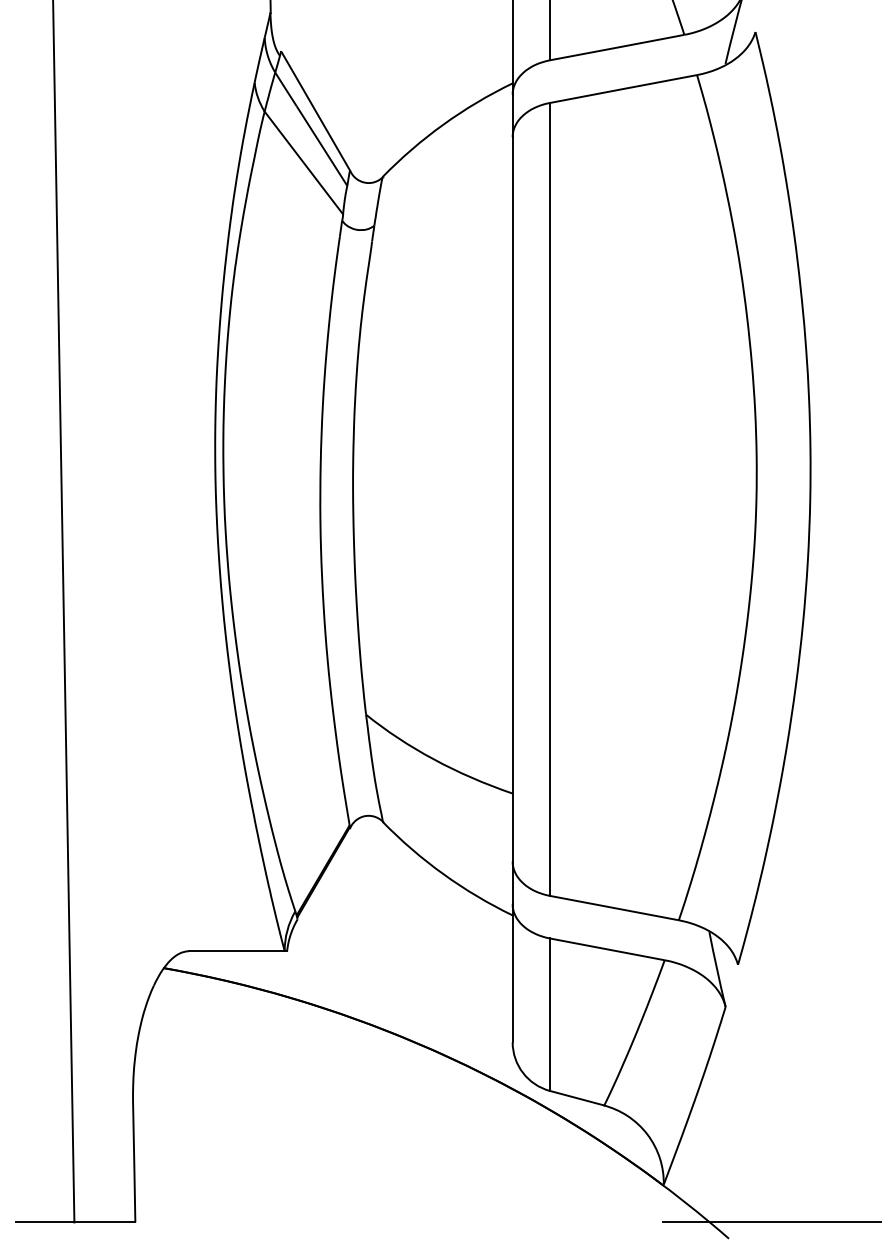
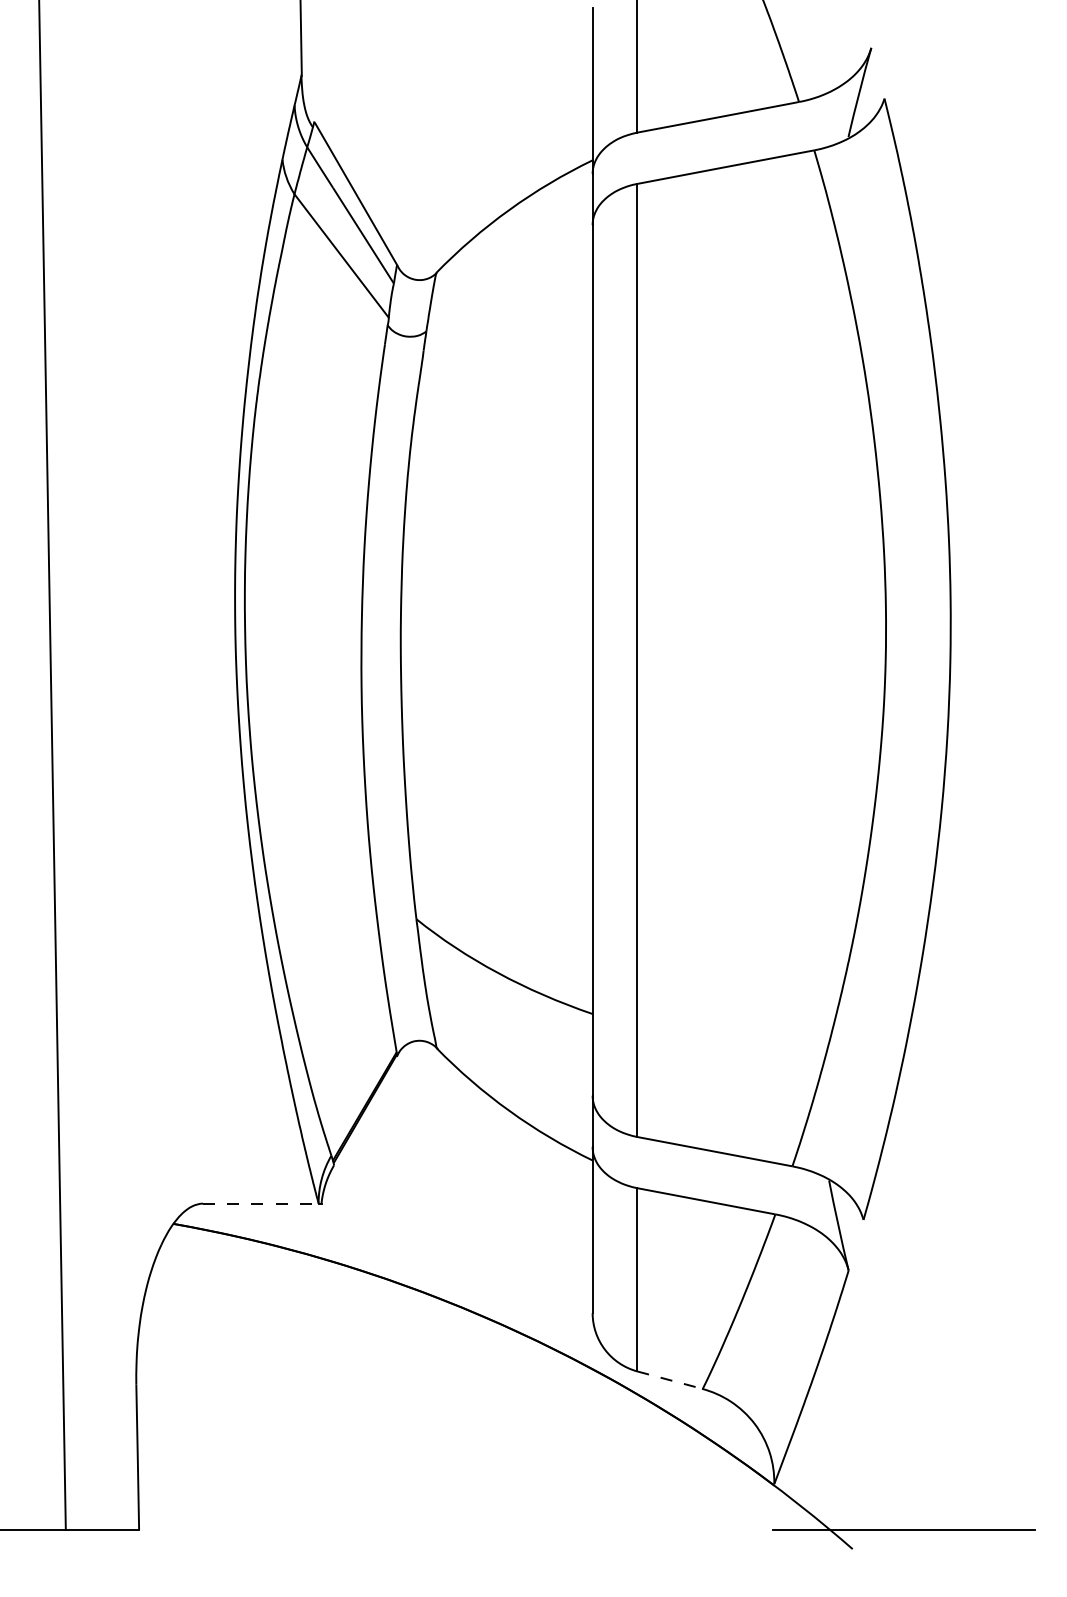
line: (236, 951) -> (260, 1203), solid -> dashed
line: (577, 1098) -> (670, 1380), solid -> dashed

